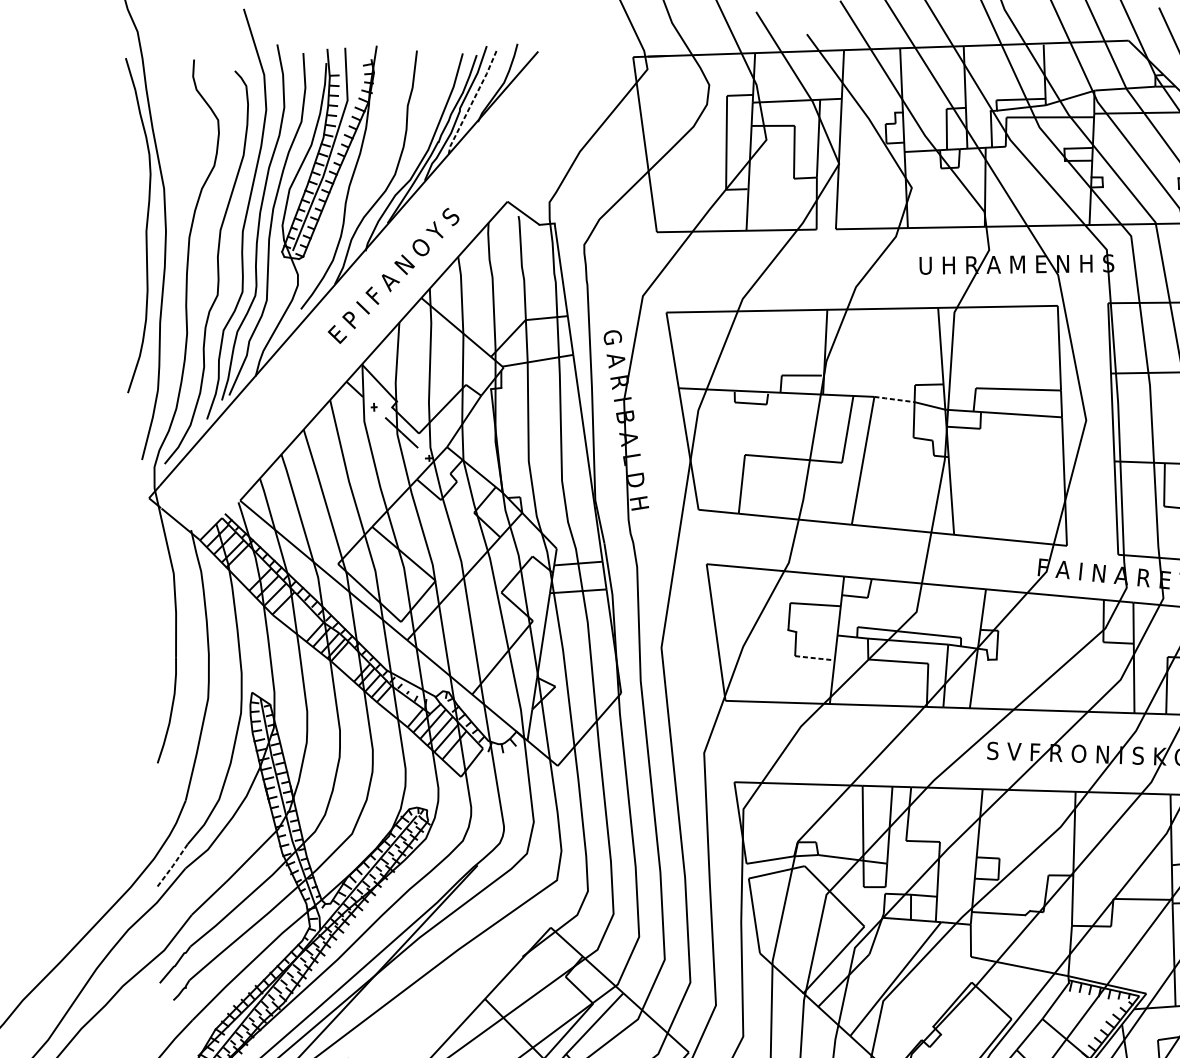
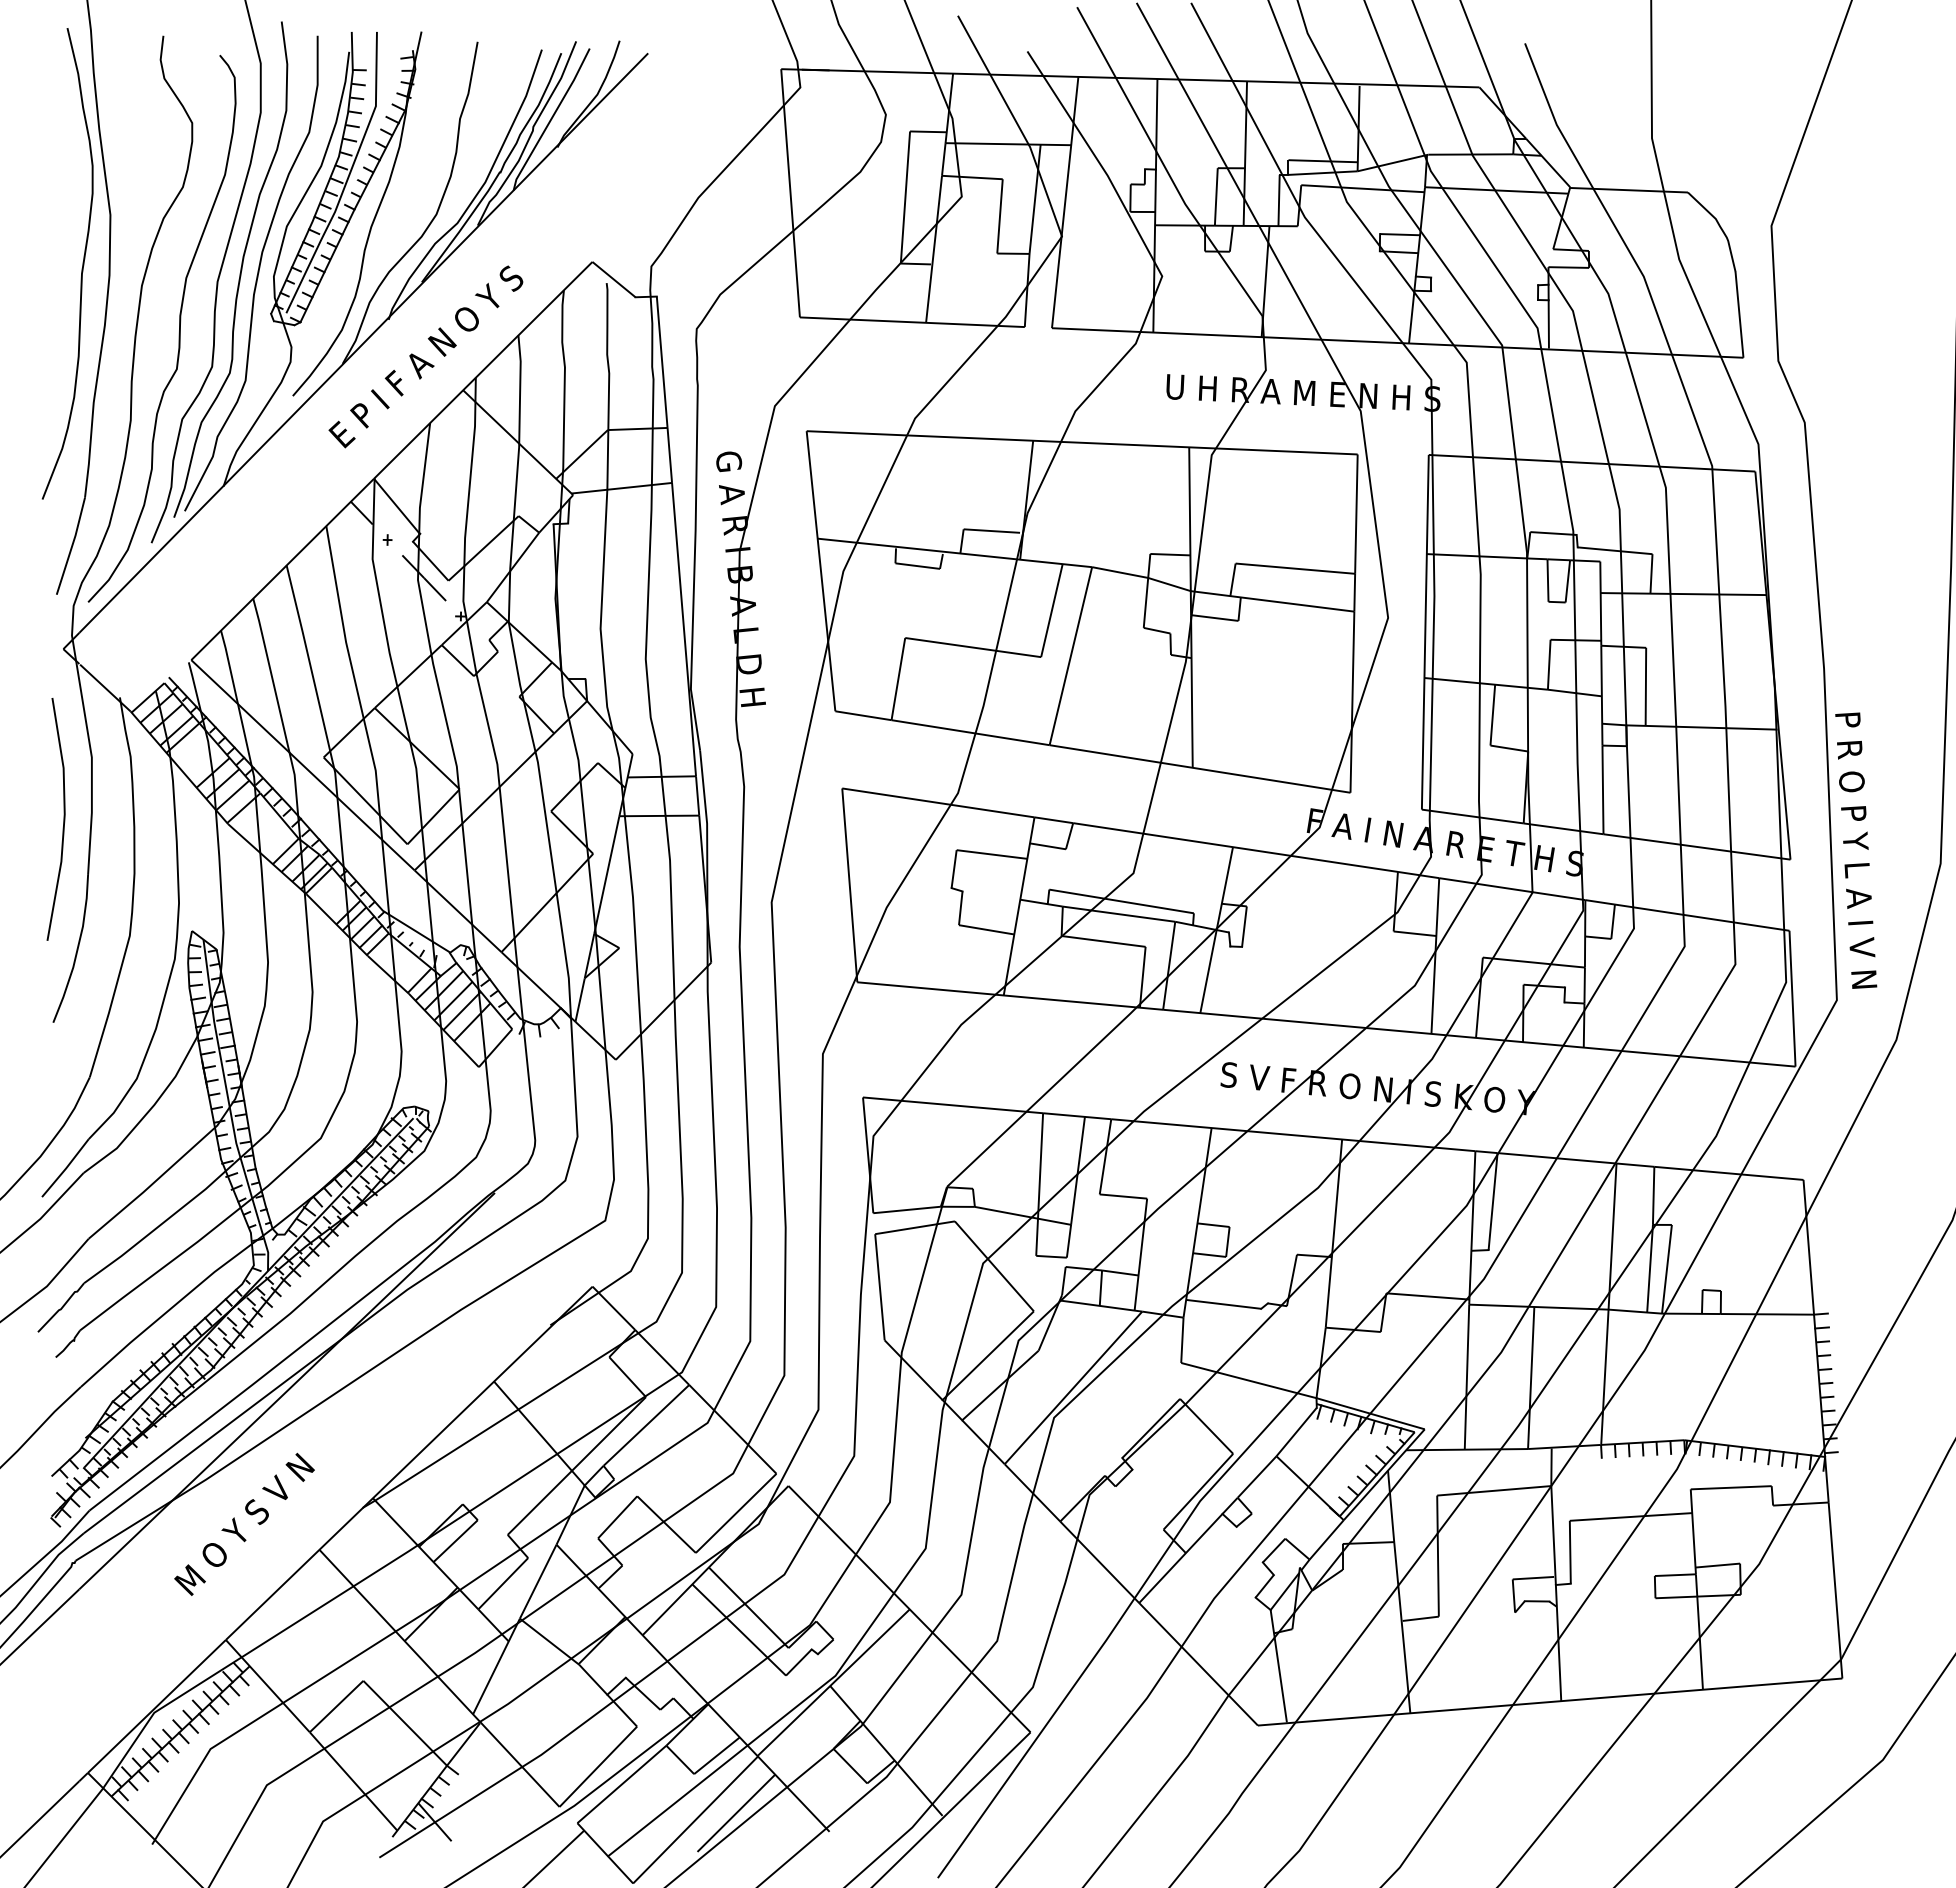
line: (472, 102) -> (551, 119), dashed -> solid
line: (894, 399) -> (1120, 572), dashed -> solid
line: (156, 618) -> (63, 819), added
line: (814, 658) -> (986, 929), dashed -> solid
line: (173, 866) -> (66, 1168), dashed -> solid

